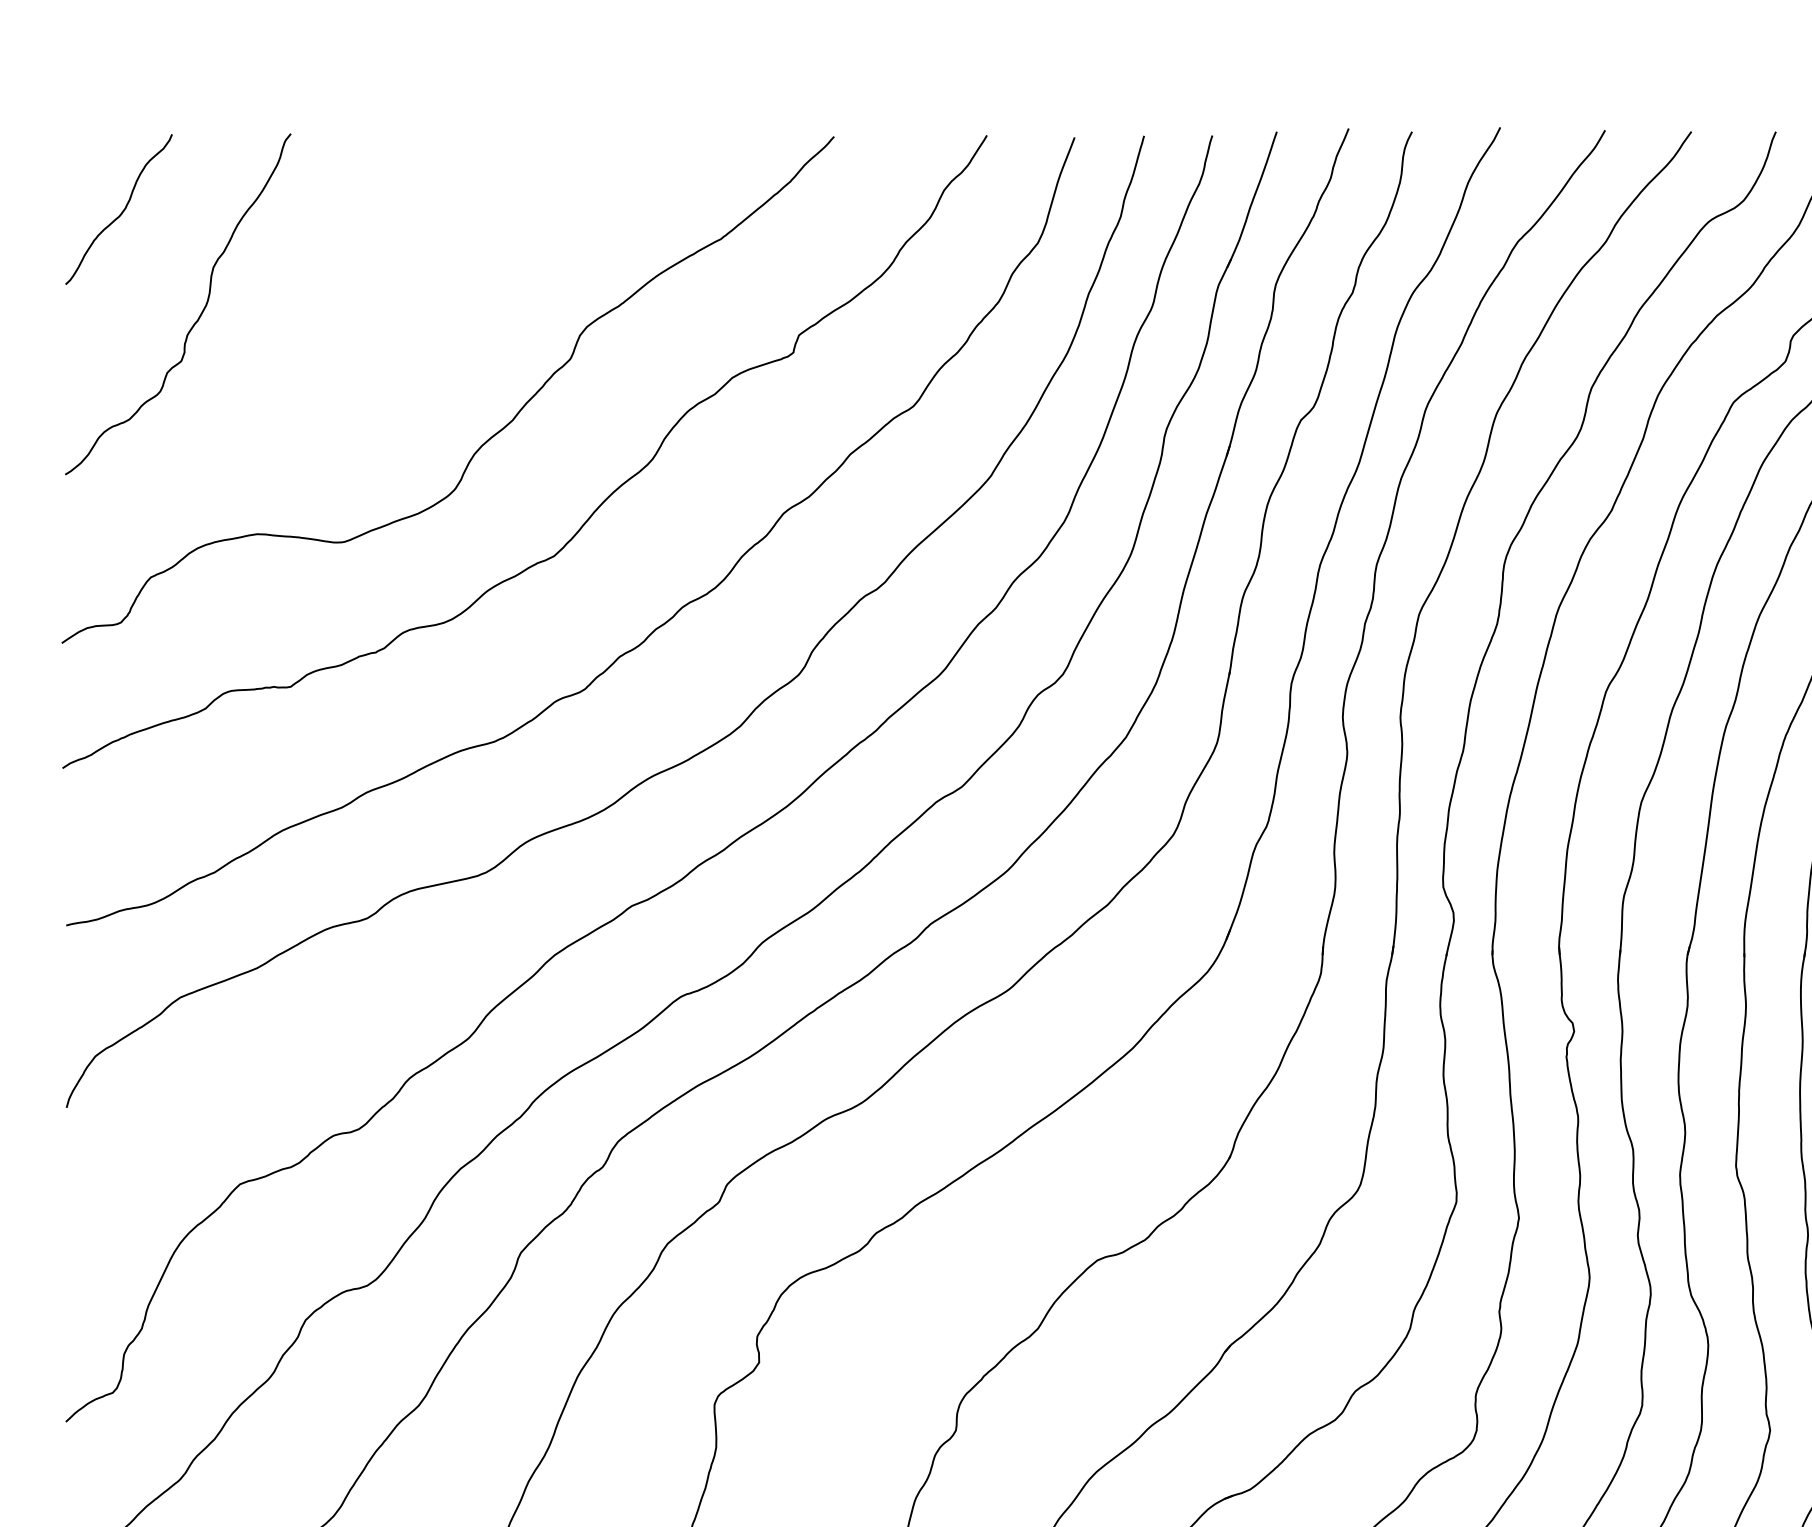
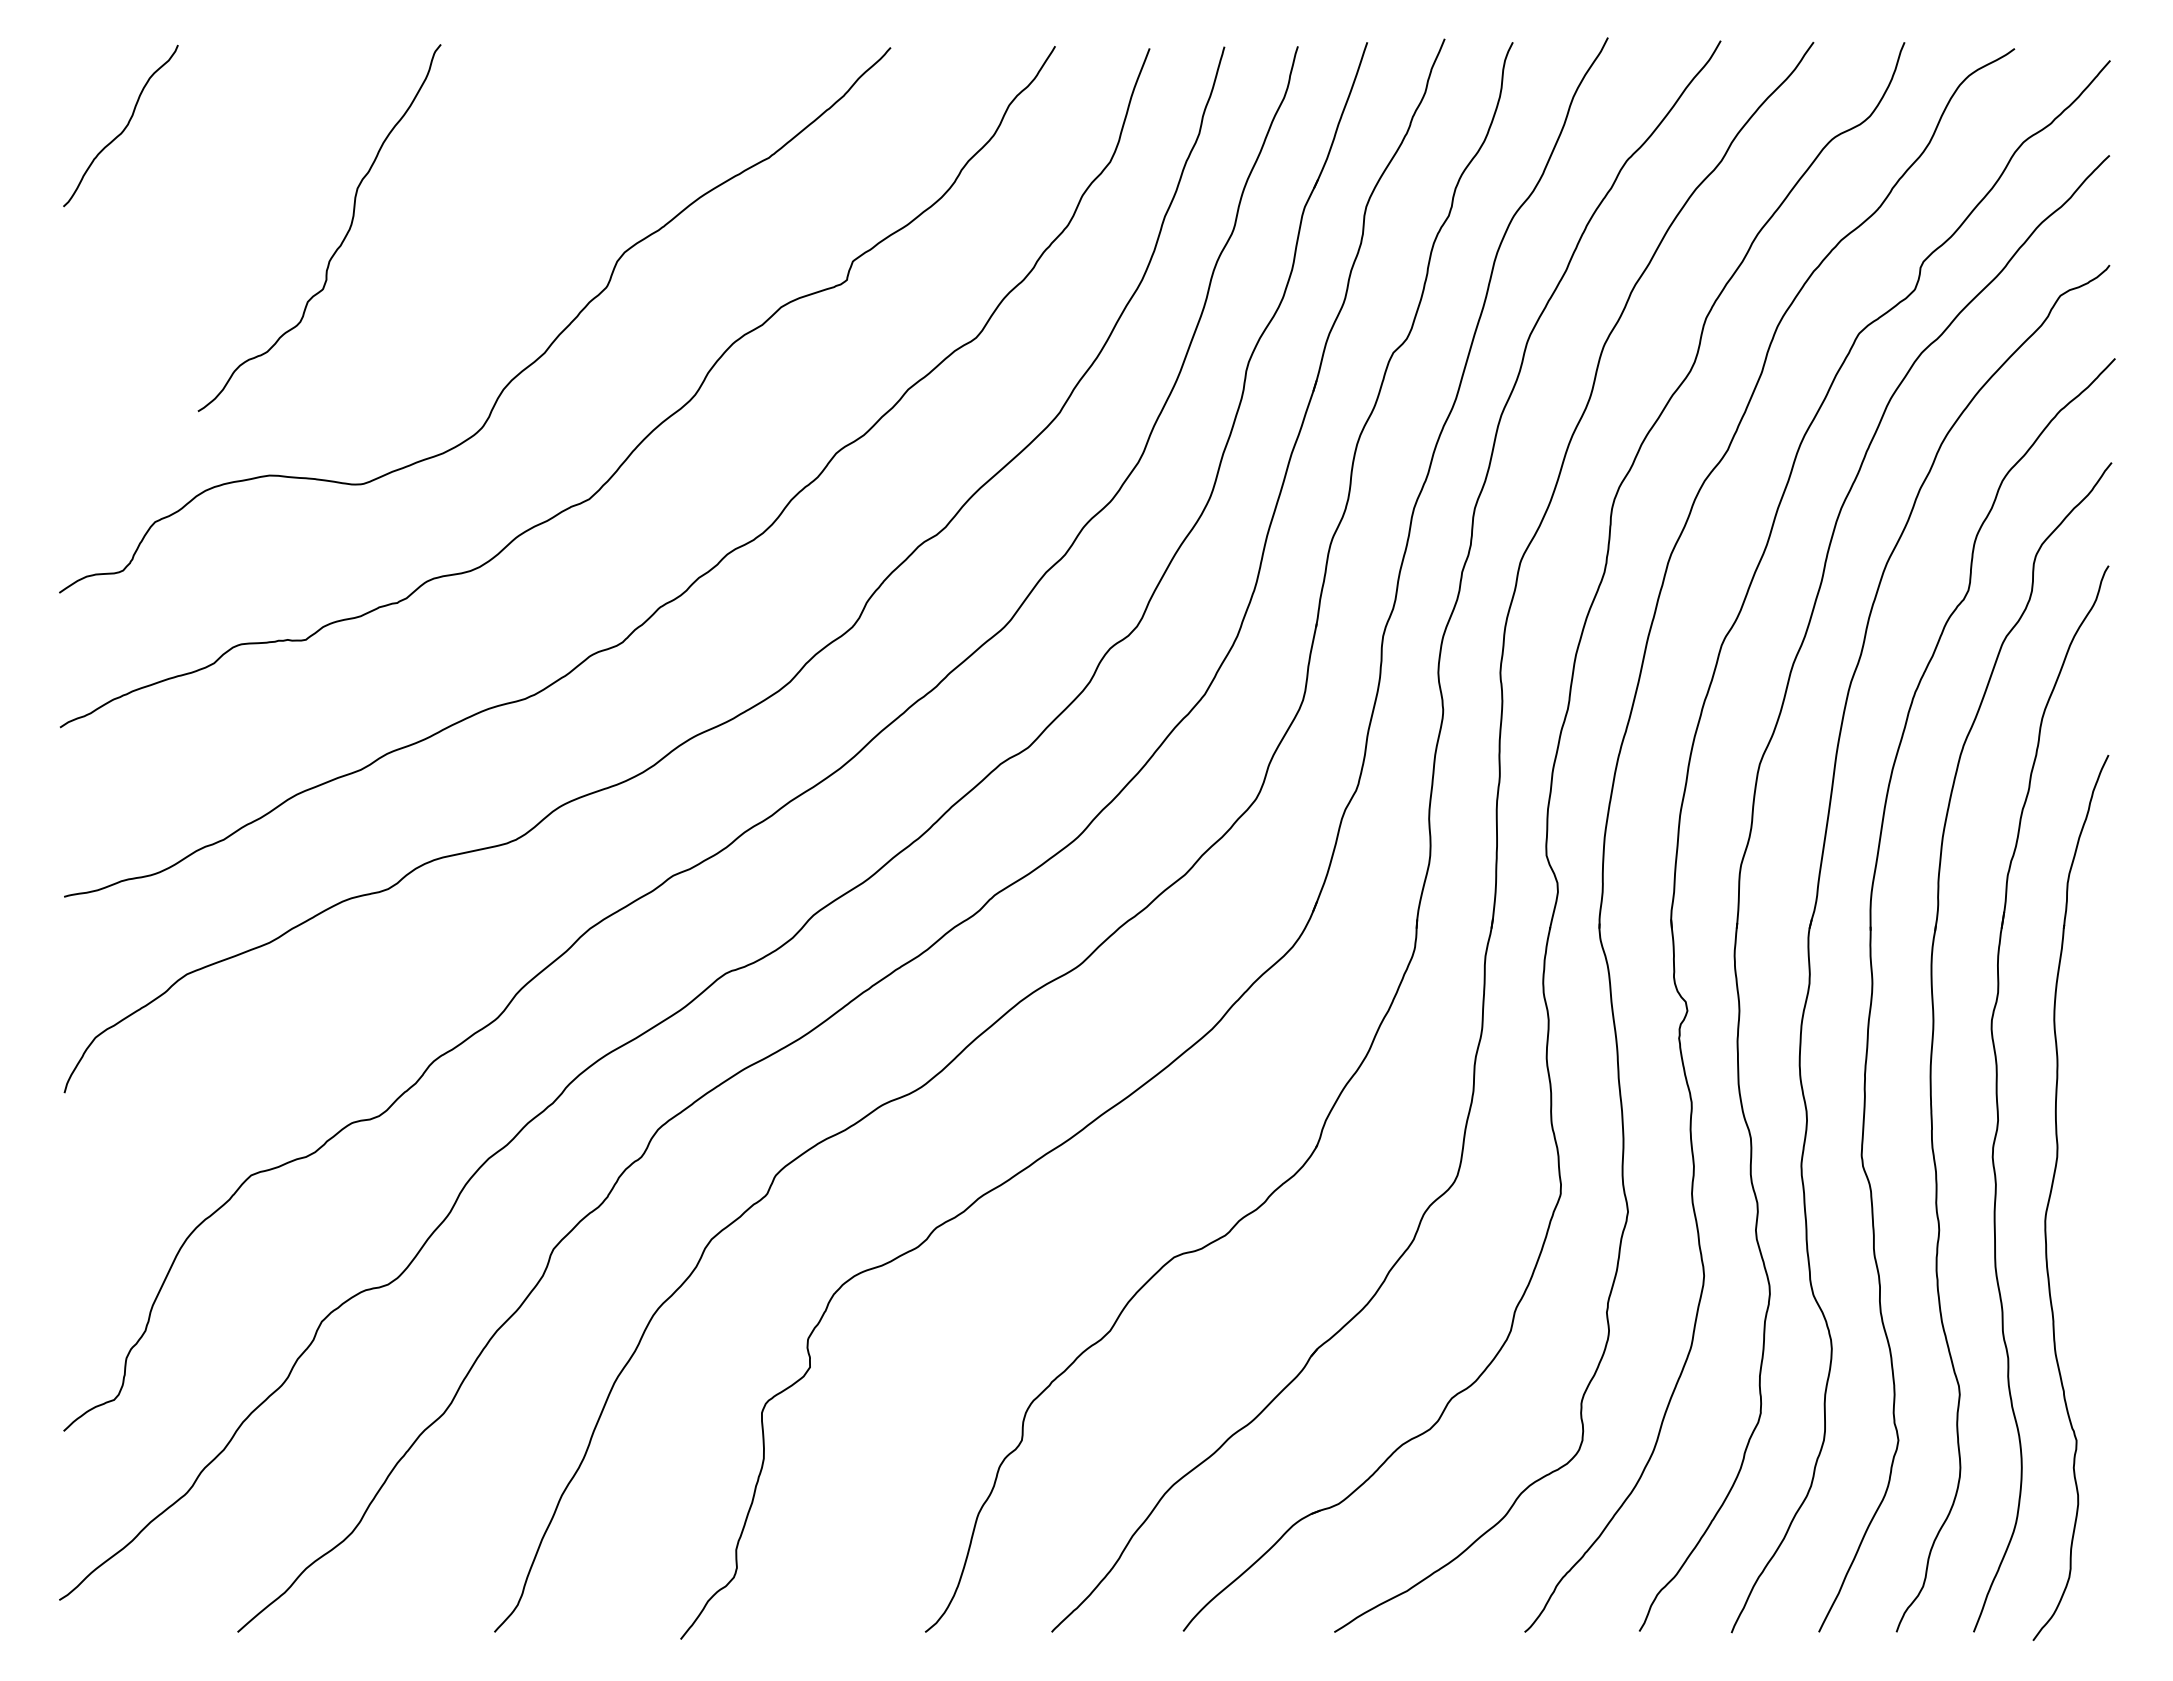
curve: (198, 316) -> (341, 241), moved

